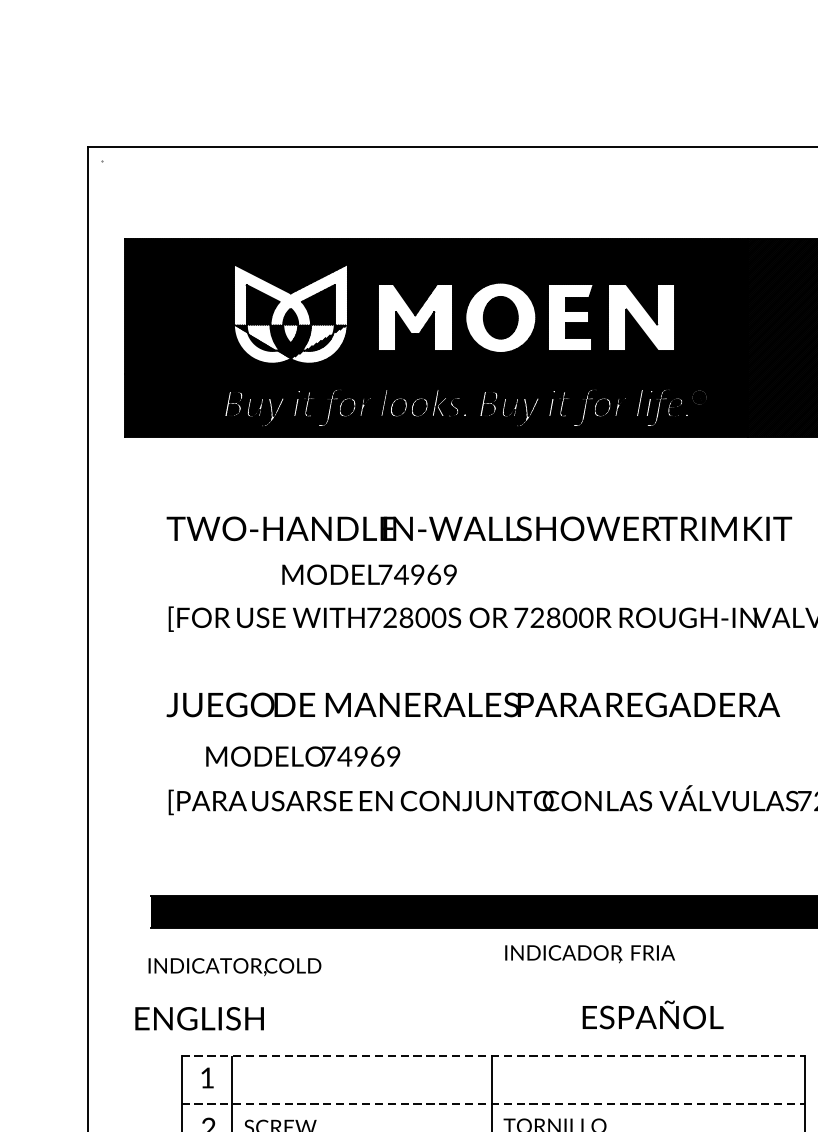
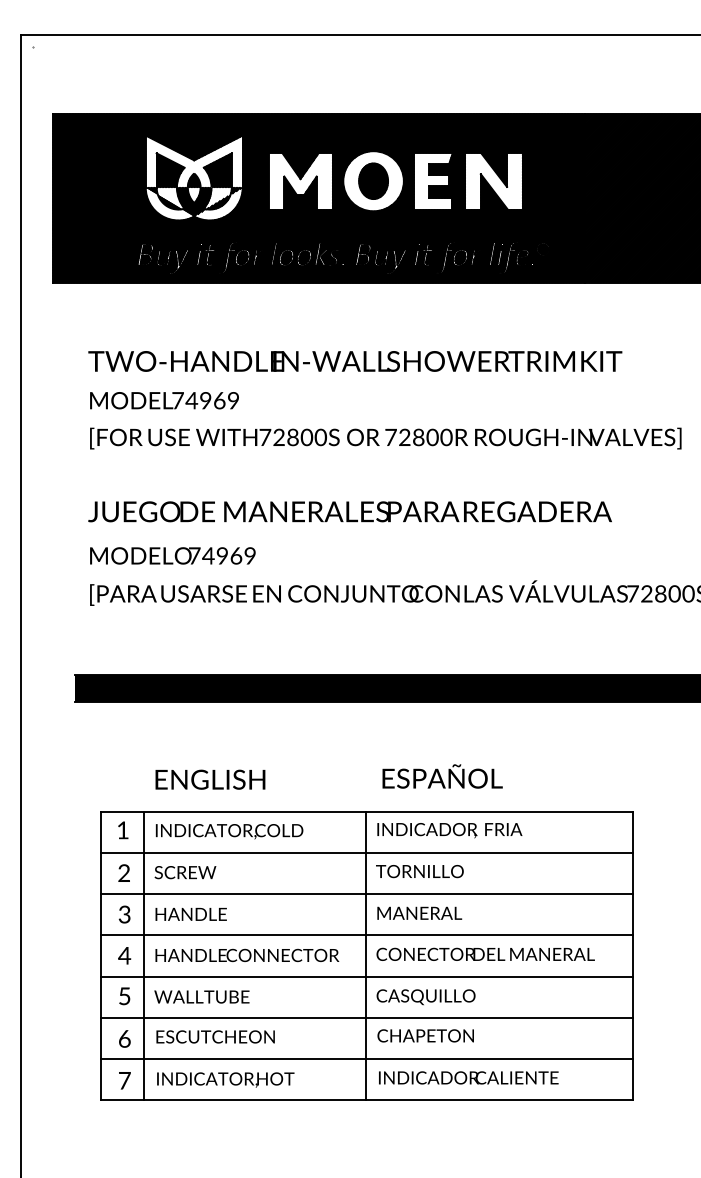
text: (369, 574) -> (164, 400), moved
text: (302, 756) -> (172, 555), moved
text: (589, 954) -> (449, 830), moved
text: (234, 966) -> (229, 831), moved
text: (652, 1014) -> (442, 776), moved
text: (199, 1018) -> (210, 779), moved
line: (493, 1055) -> (367, 811), dashed -> solid
line: (493, 1103) -> (367, 852), dashed -> solid

